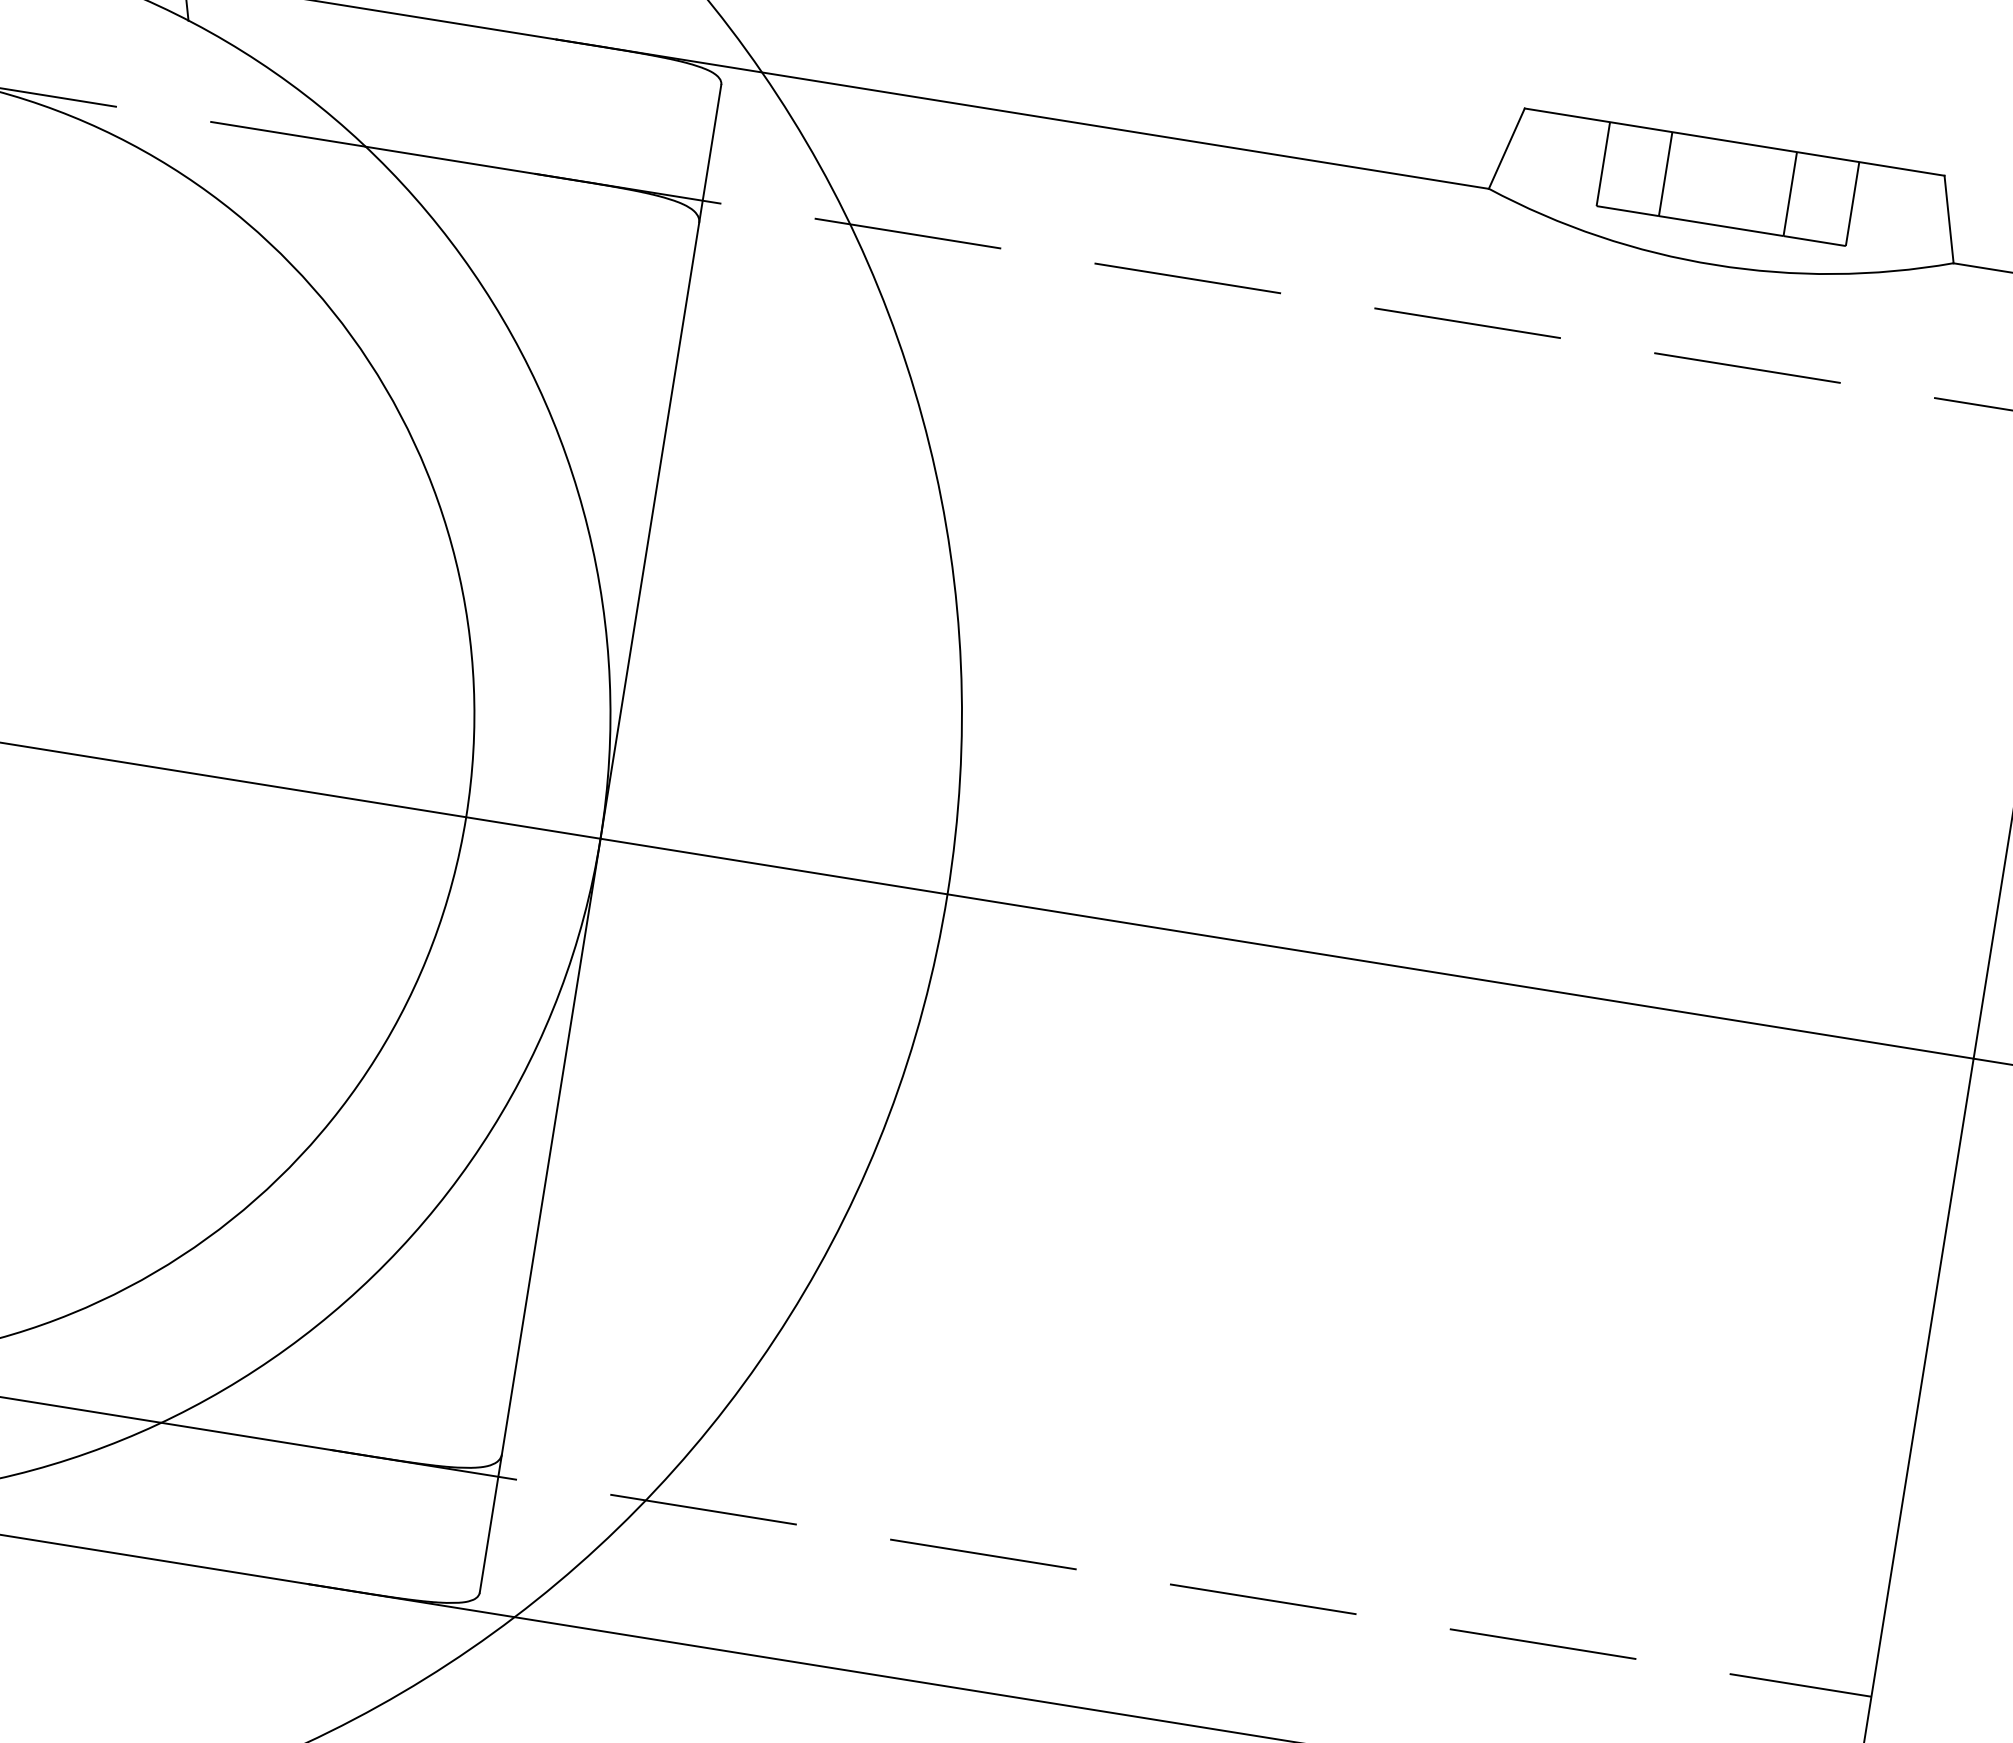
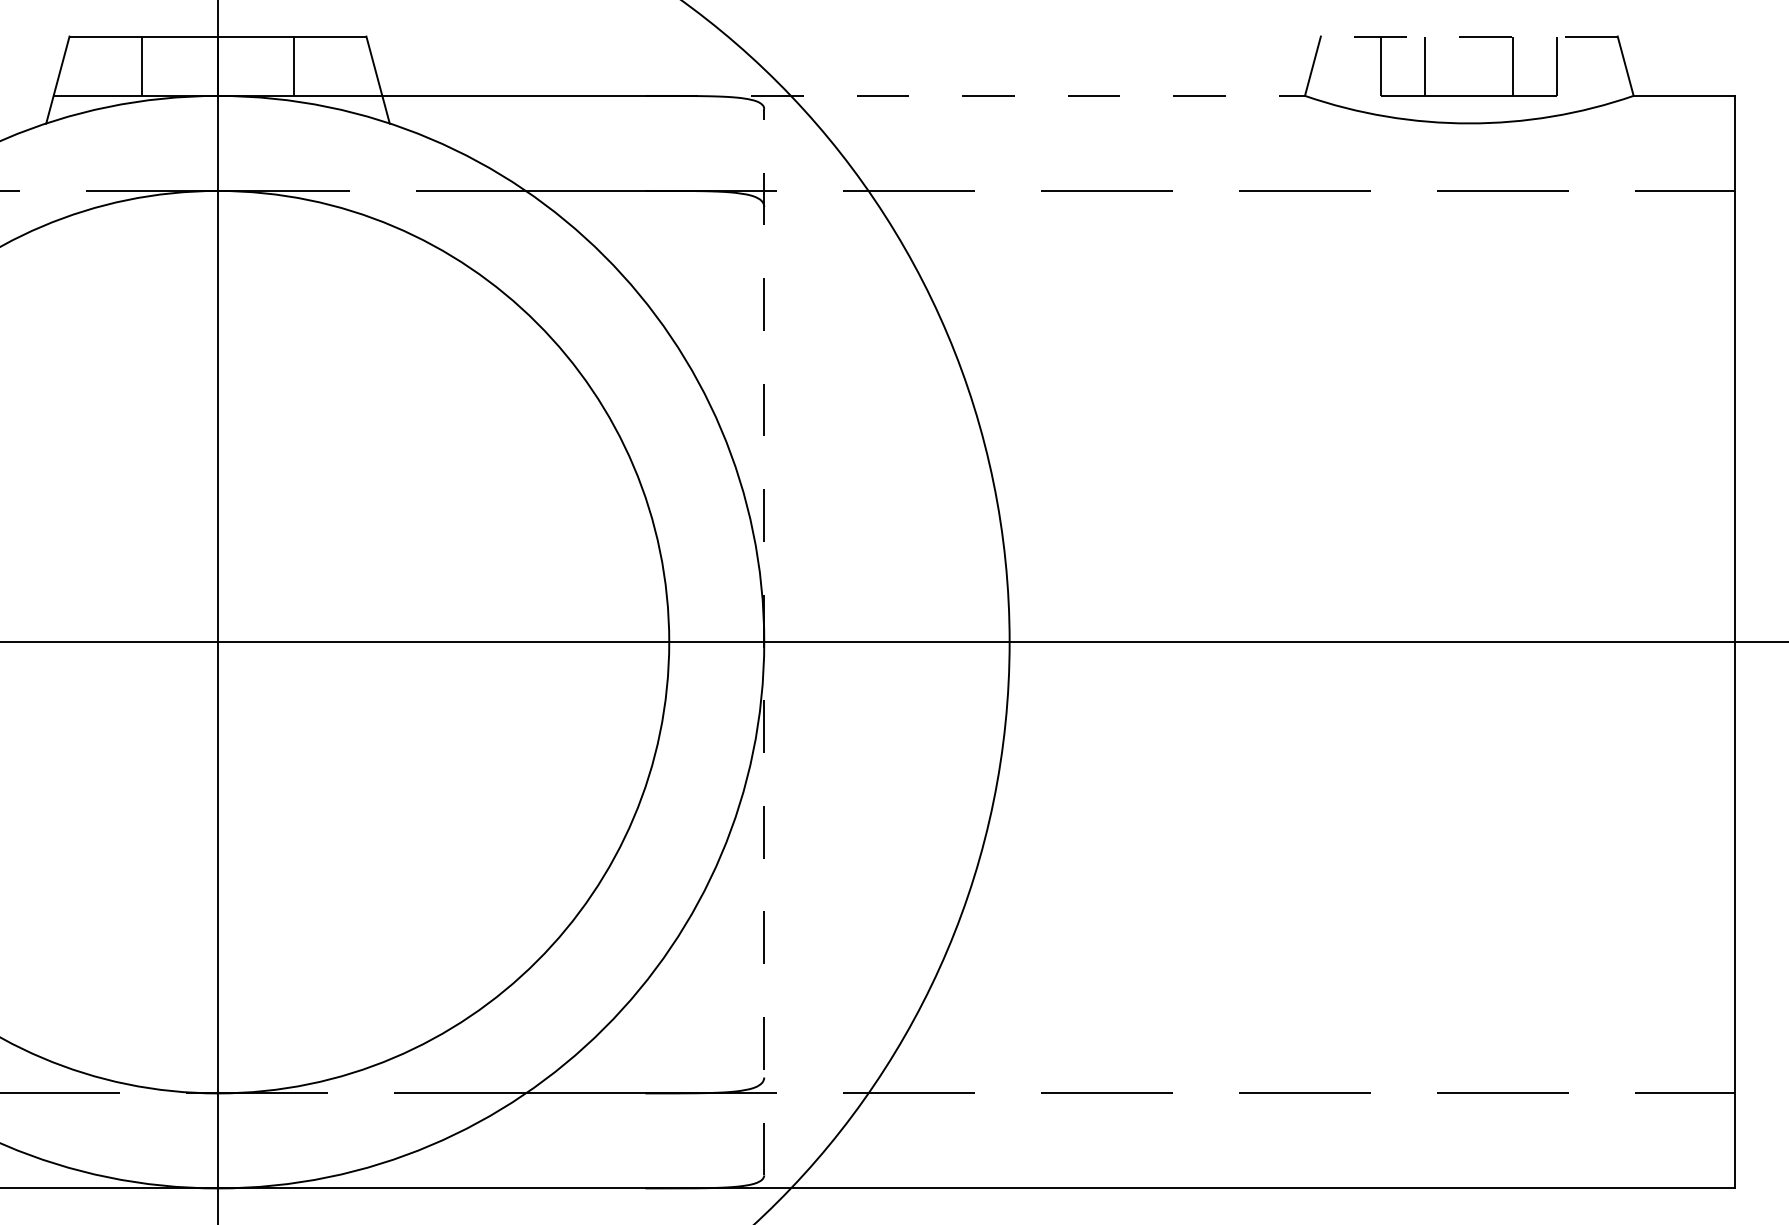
line: (1023, 113) -> (975, 95), solid -> dashed
line: (1733, 141) -> (1468, 36), solid -> dashed
line: (601, 837) -> (764, 641), solid -> dashed

